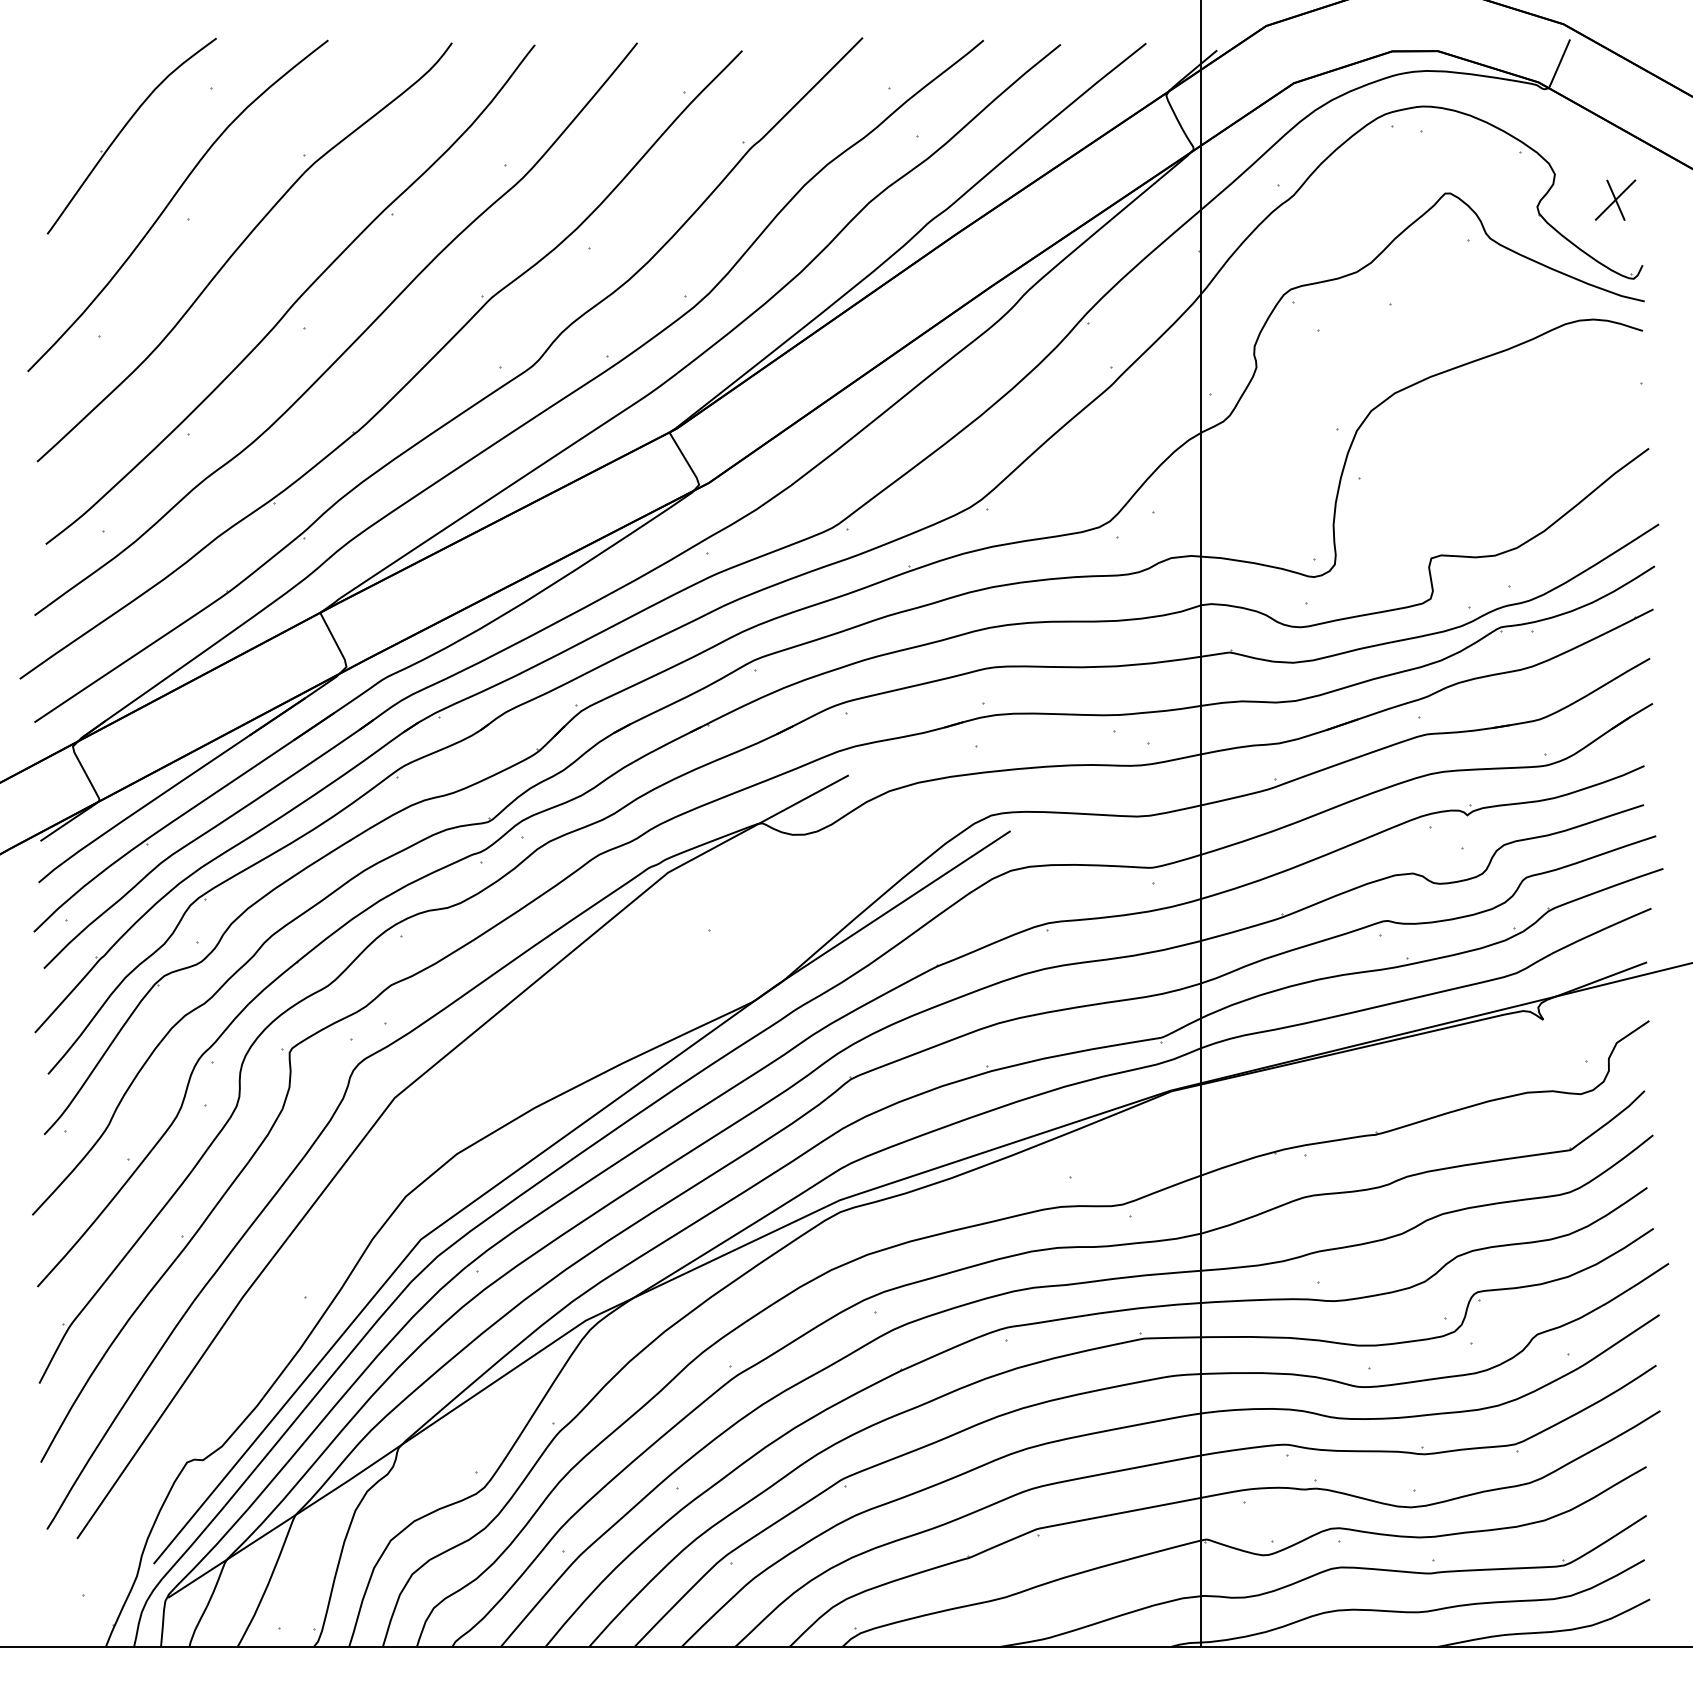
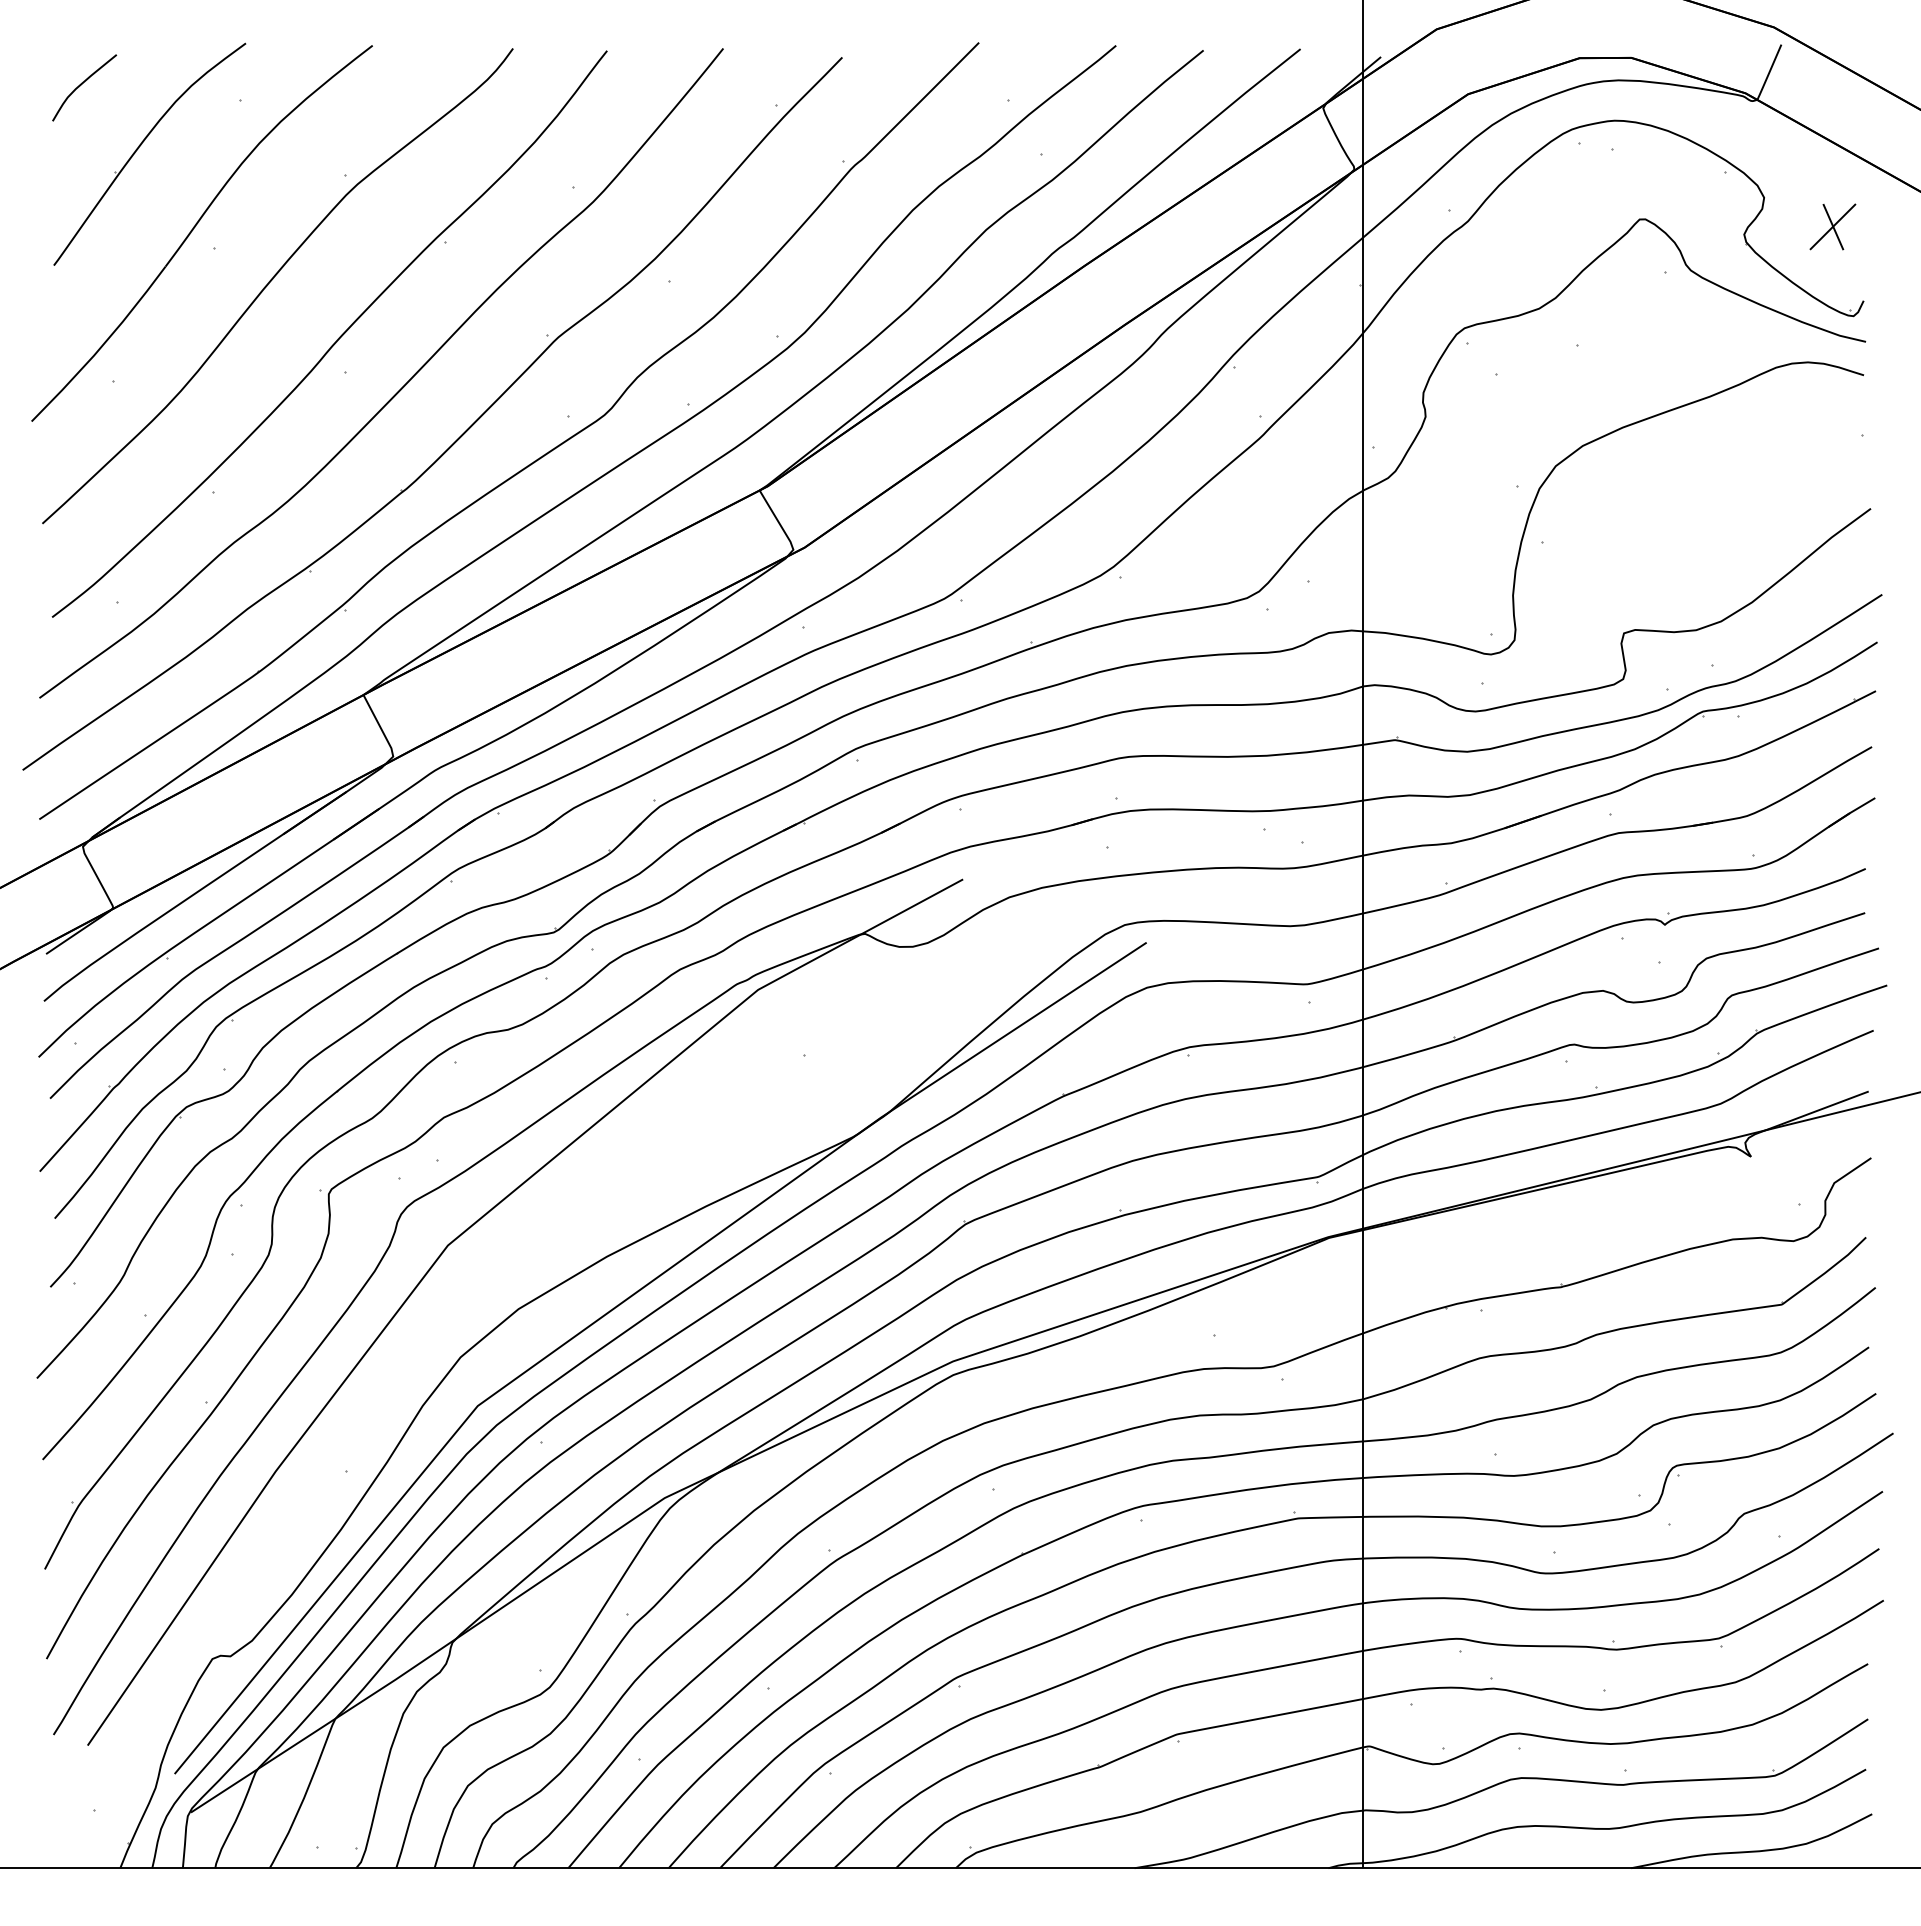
curve: (72, 74) -> (82, 84), added

